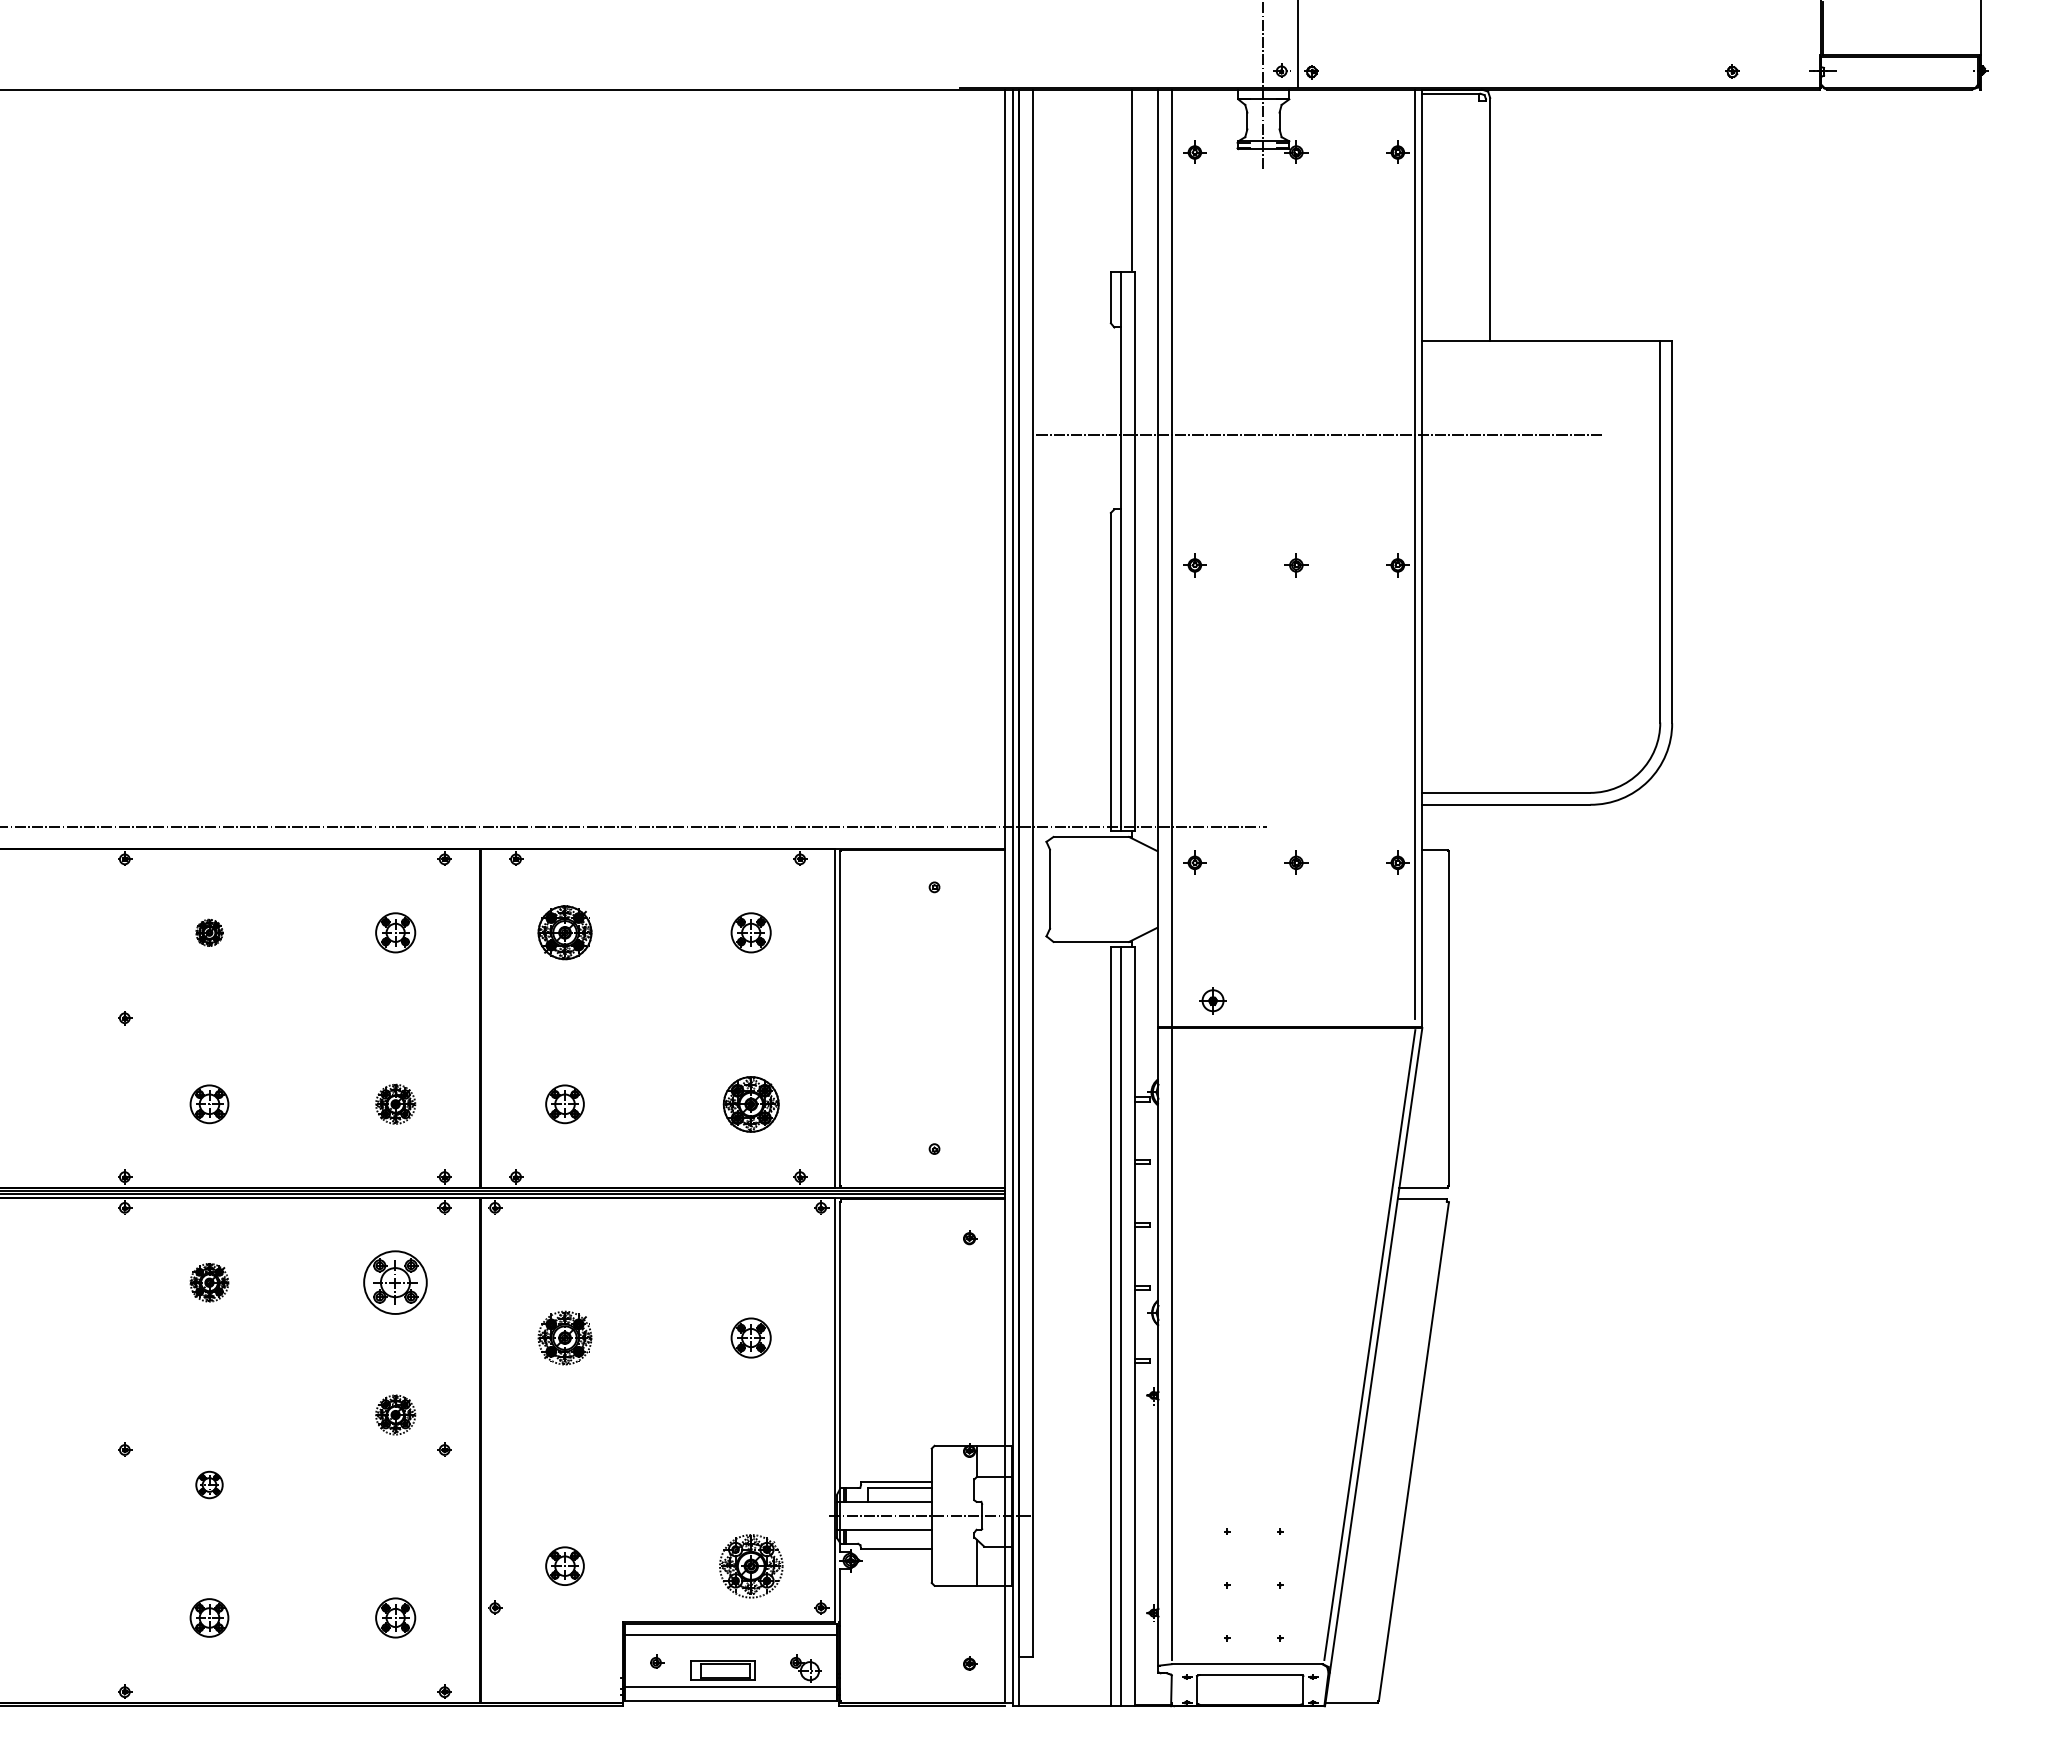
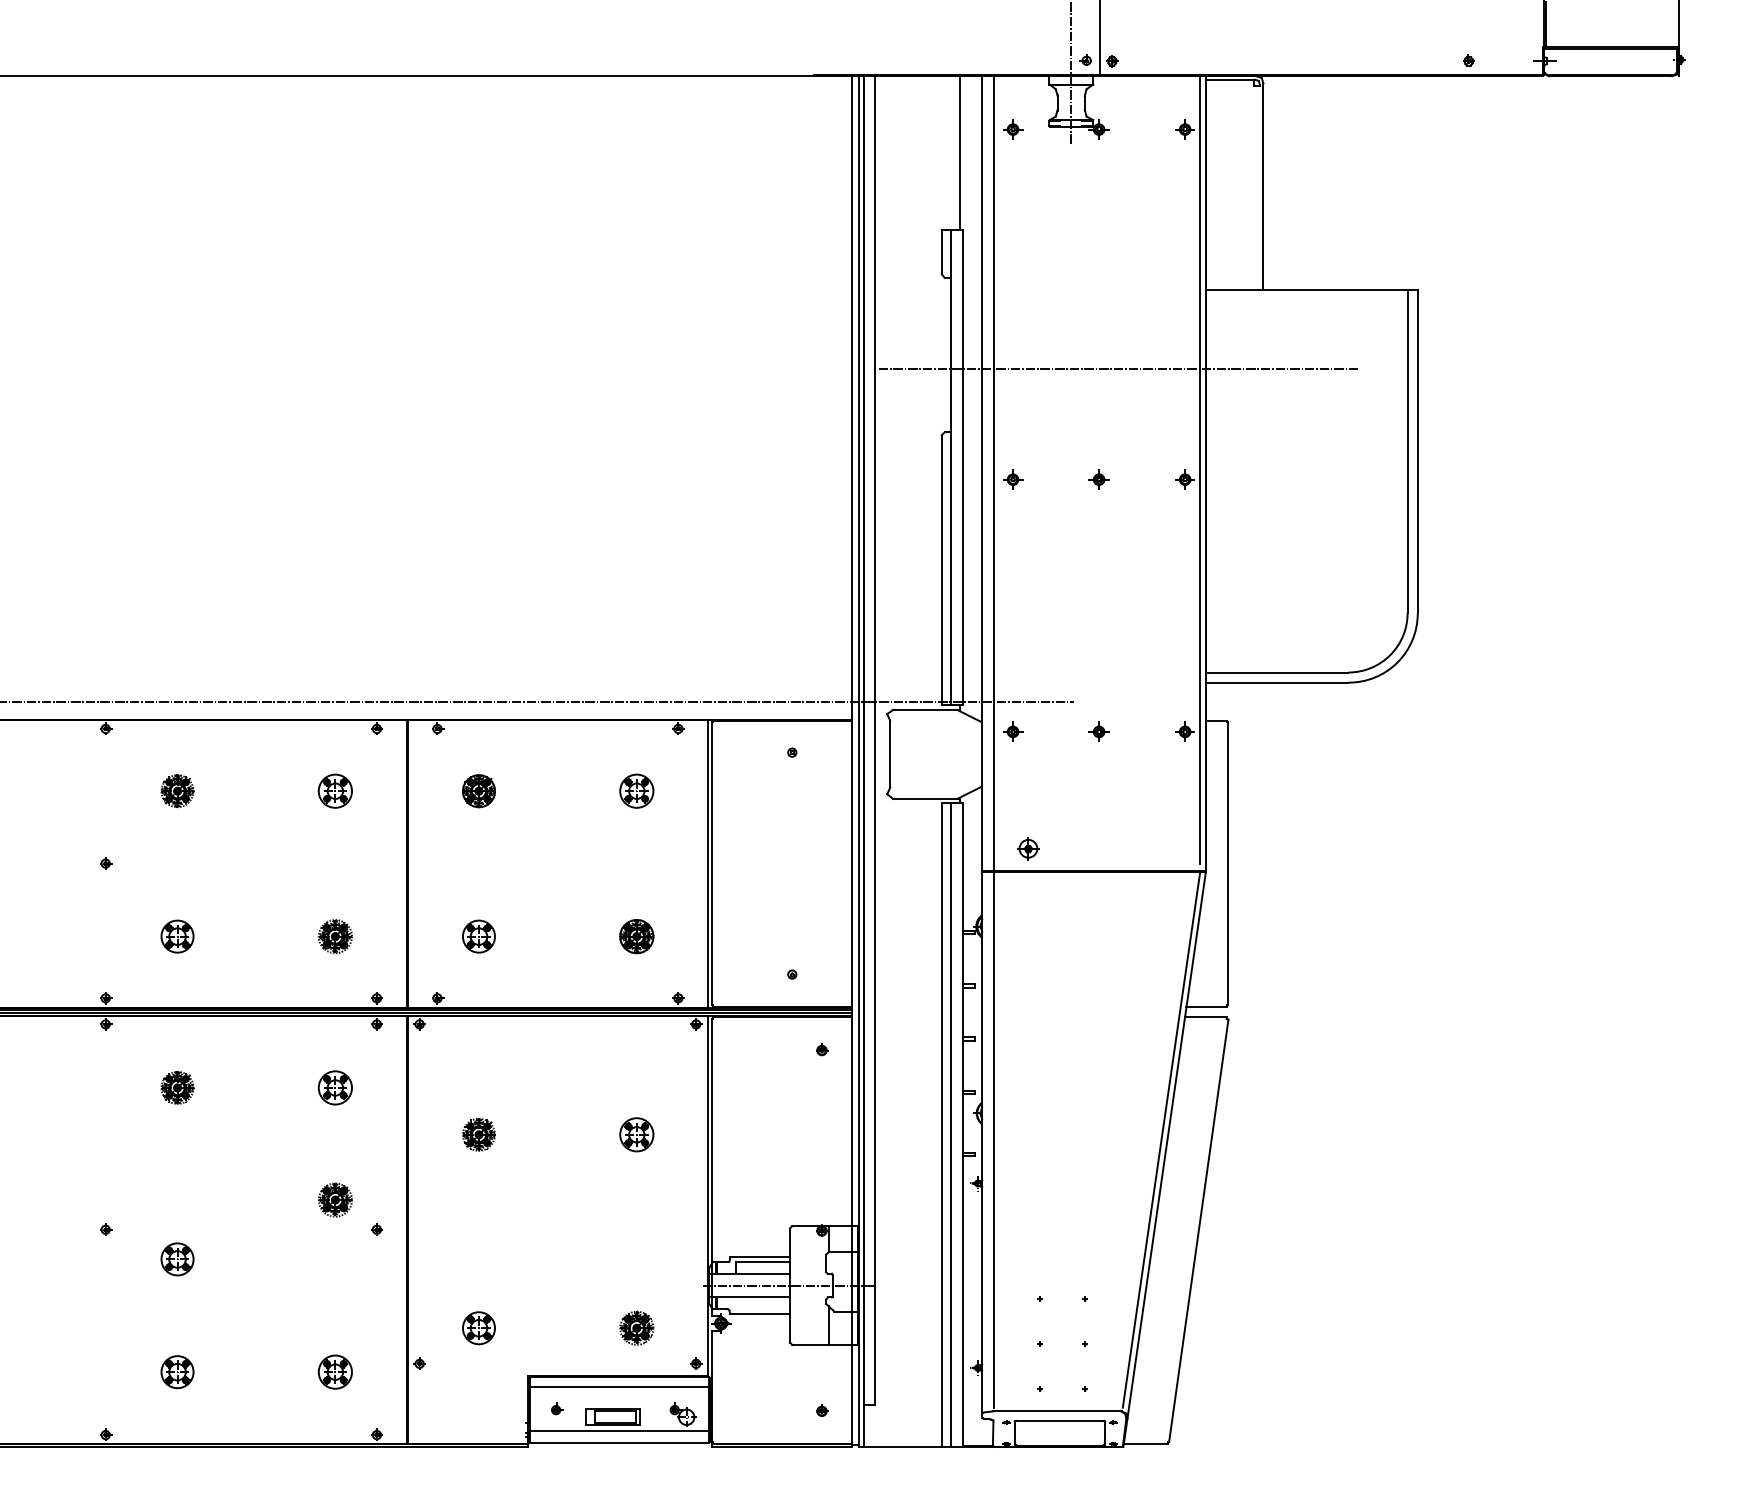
part: (209, 932) -> (177, 790), size x1.43
part: (564, 932) -> (478, 790), size x0.71
part: (750, 1103) -> (636, 935), size x0.71
part: (395, 1282) -> (335, 1087), size x0.62
part: (564, 1337) -> (478, 1134), size x0.71
part: (209, 1484) -> (177, 1258), size x1.43
part: (750, 1565) -> (636, 1327), size x0.62

